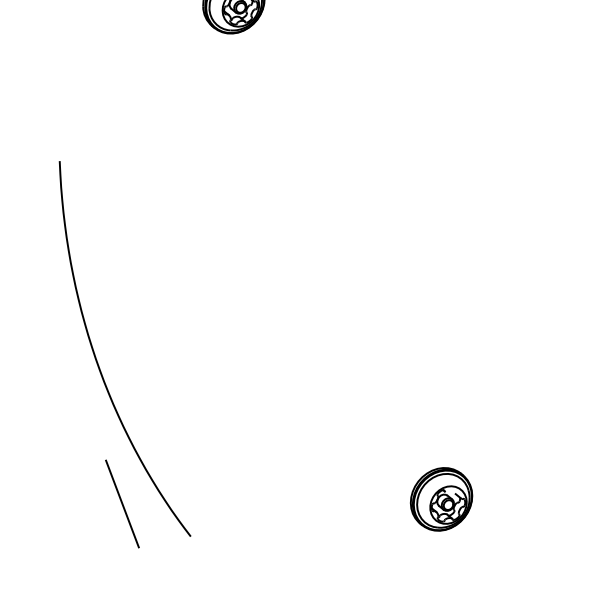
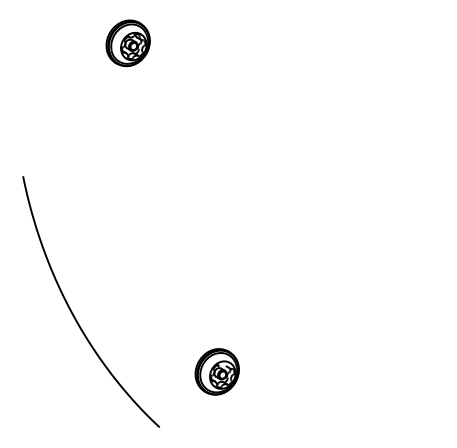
part: (440, 498) -> (216, 371), moved
line: (122, 504) -> (107, 412), removed

